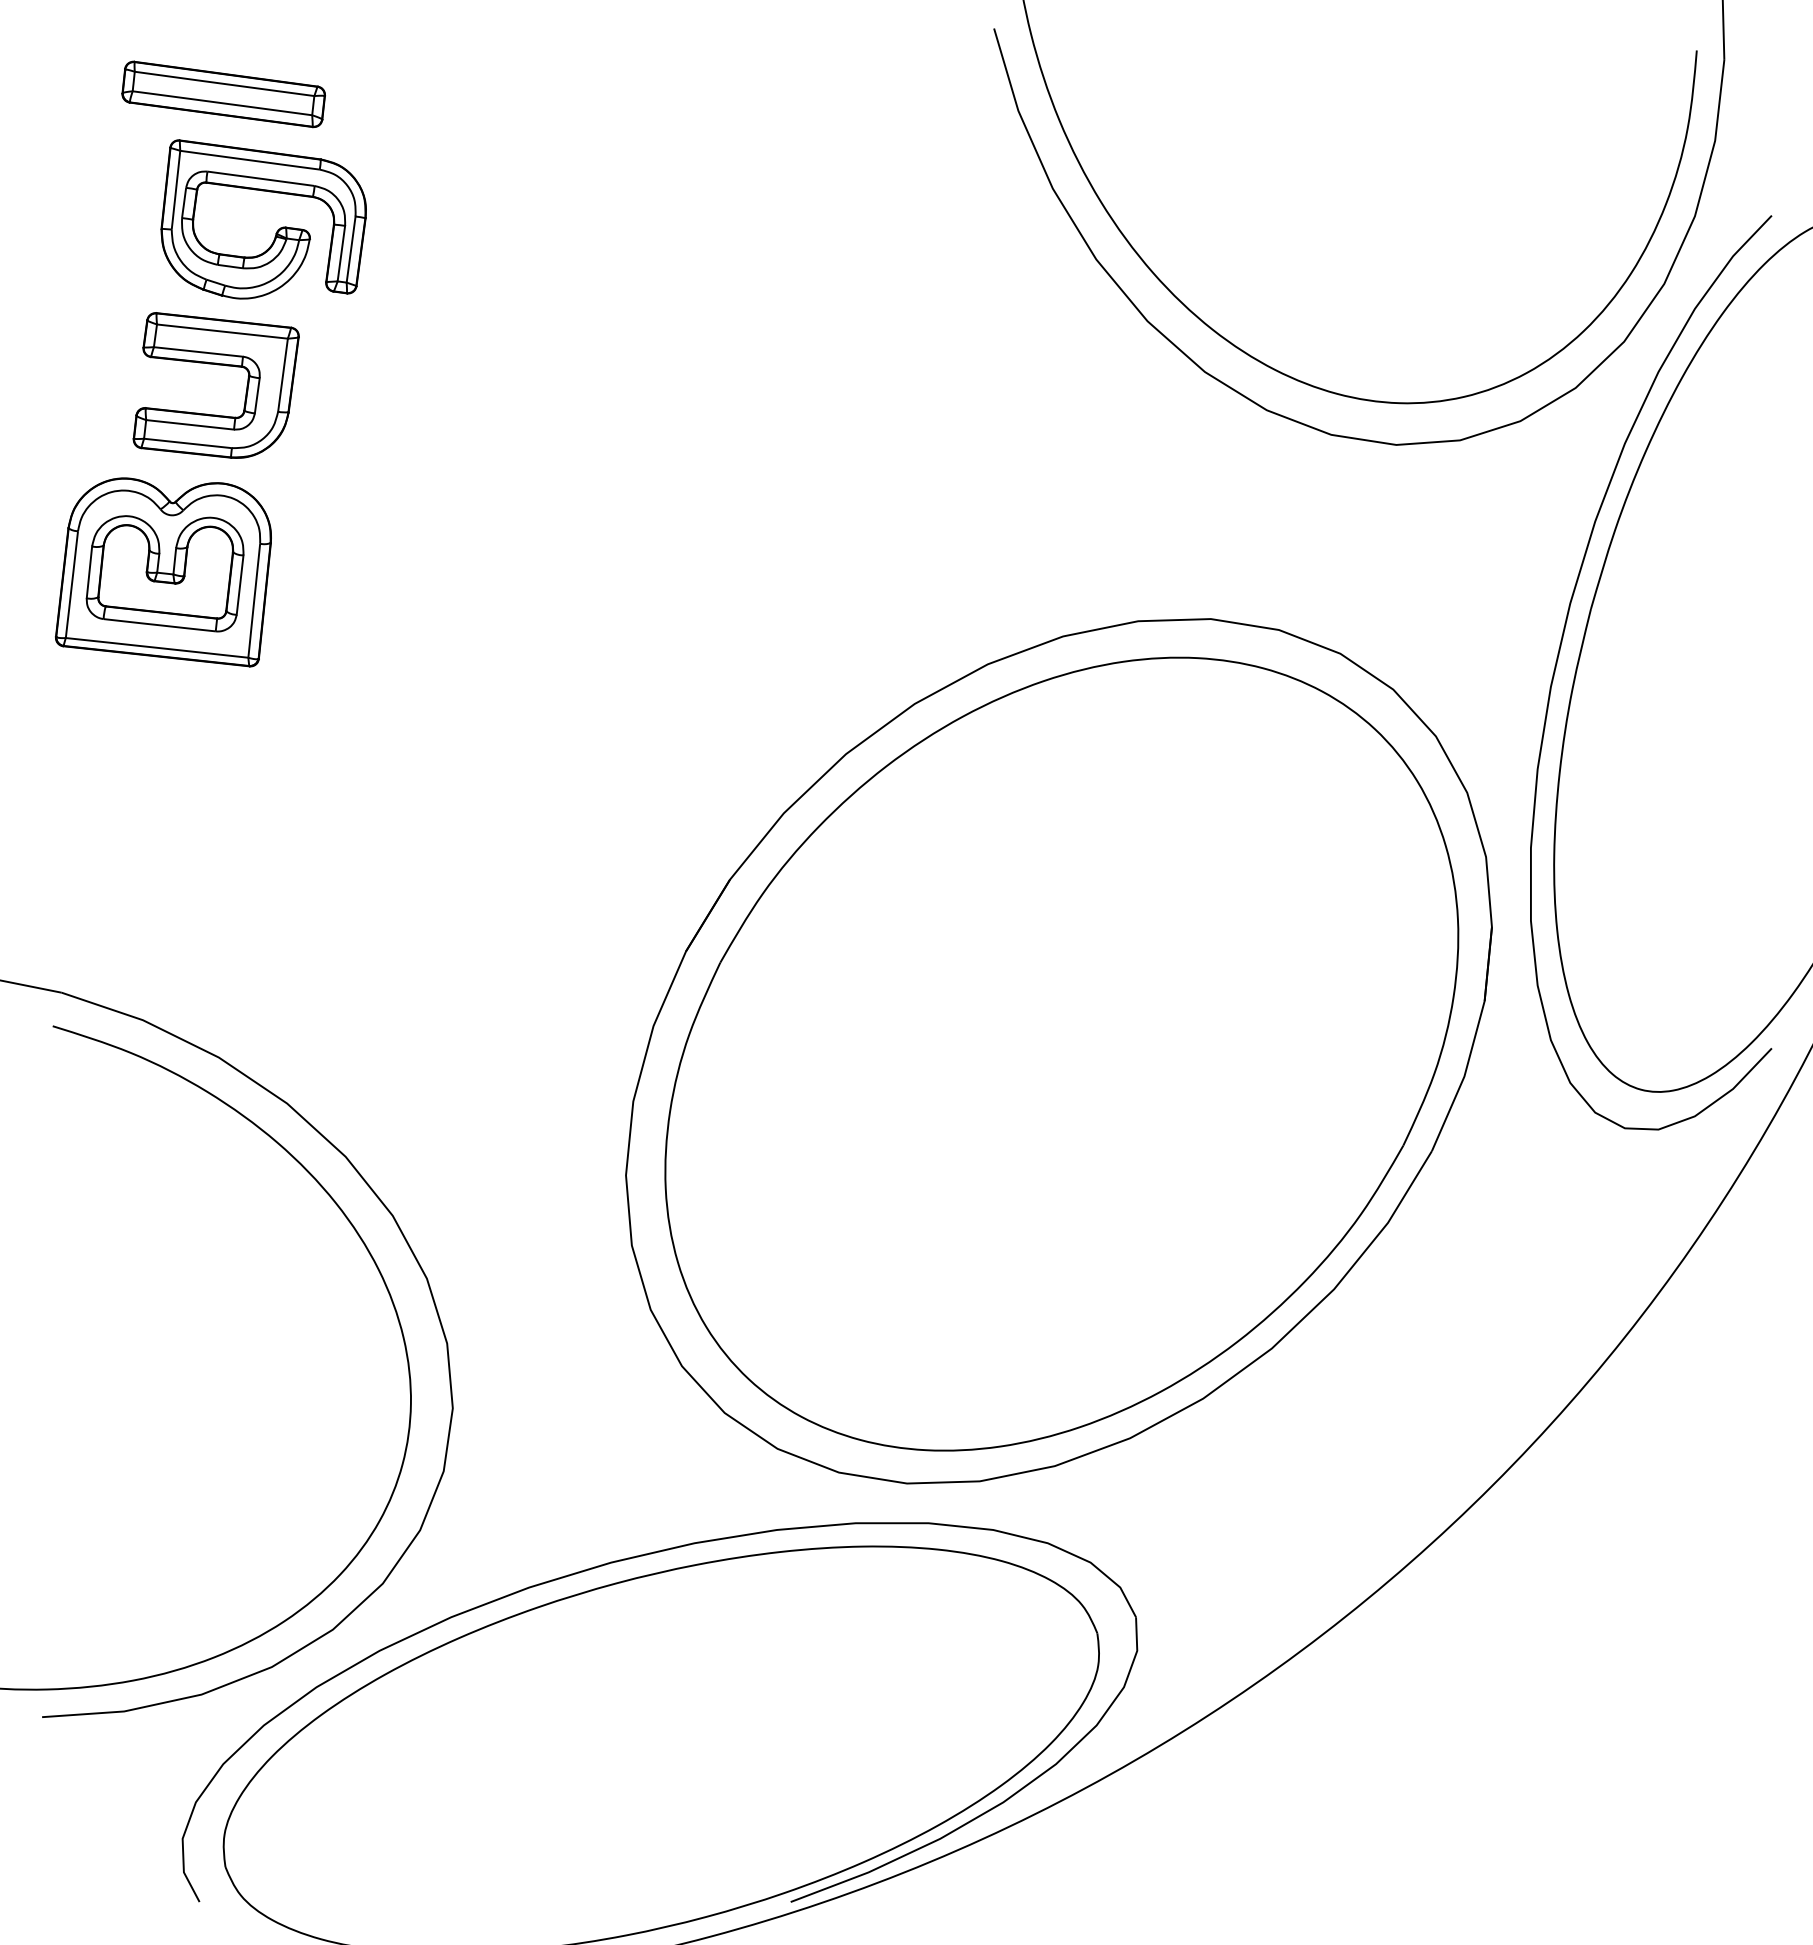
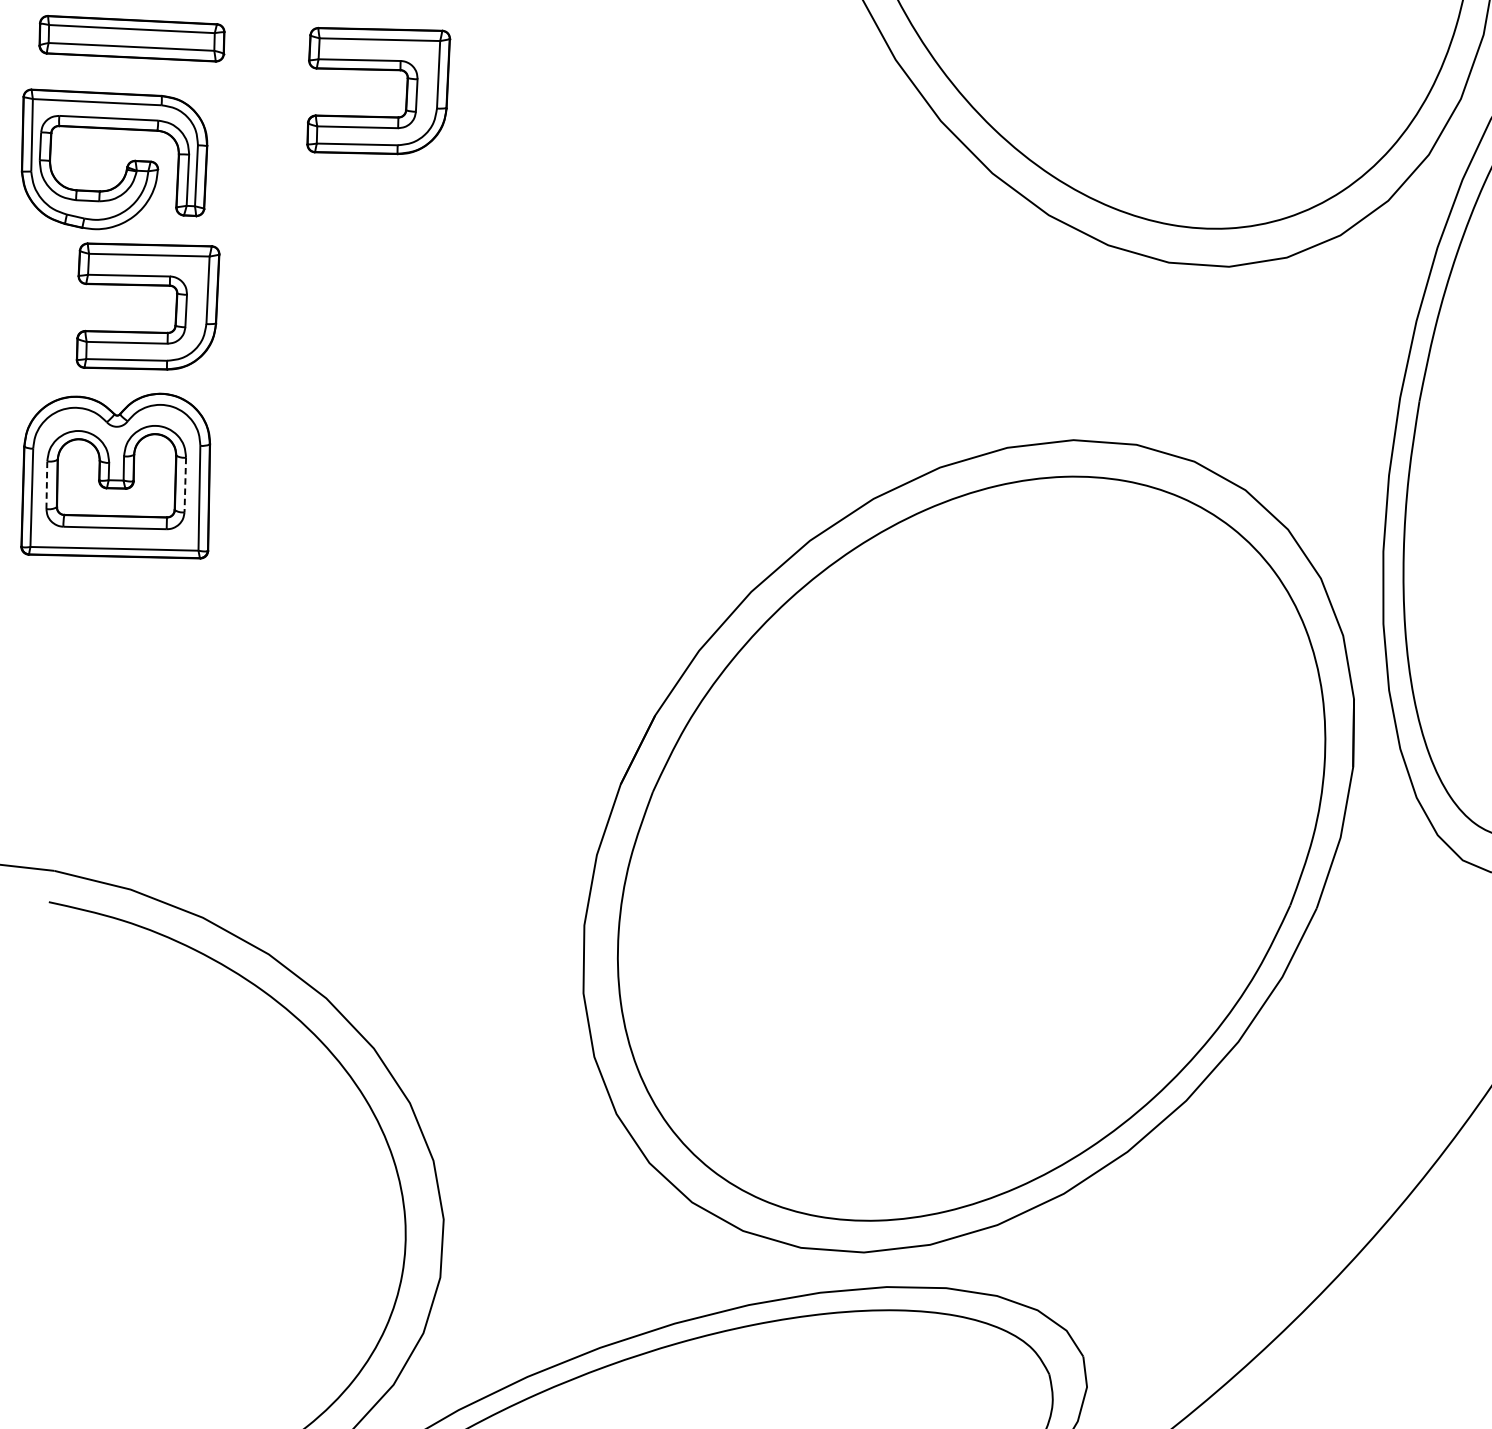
part: (488, 152) -> (378, 71), added
part: (276, 231) -> (126, 165), moved
line: (89, 571) -> (46, 484), solid -> dashed
line: (240, 585) -> (185, 485), solid -> dashed

